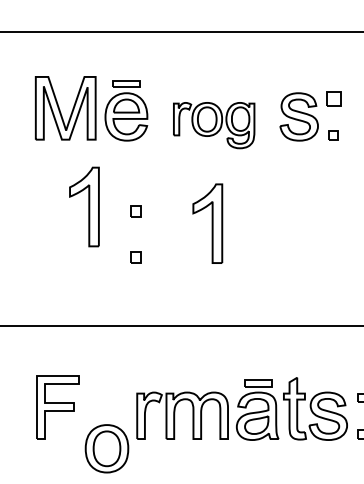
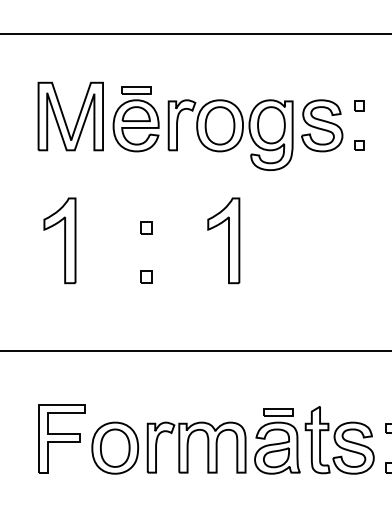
part: (333, 98) -> (359, 105), size x0.62
part: (214, 124) -> (230, 134), size x1.43
part: (84, 206) -> (59, 240), moved
part: (106, 448) -> (114, 447), moved

